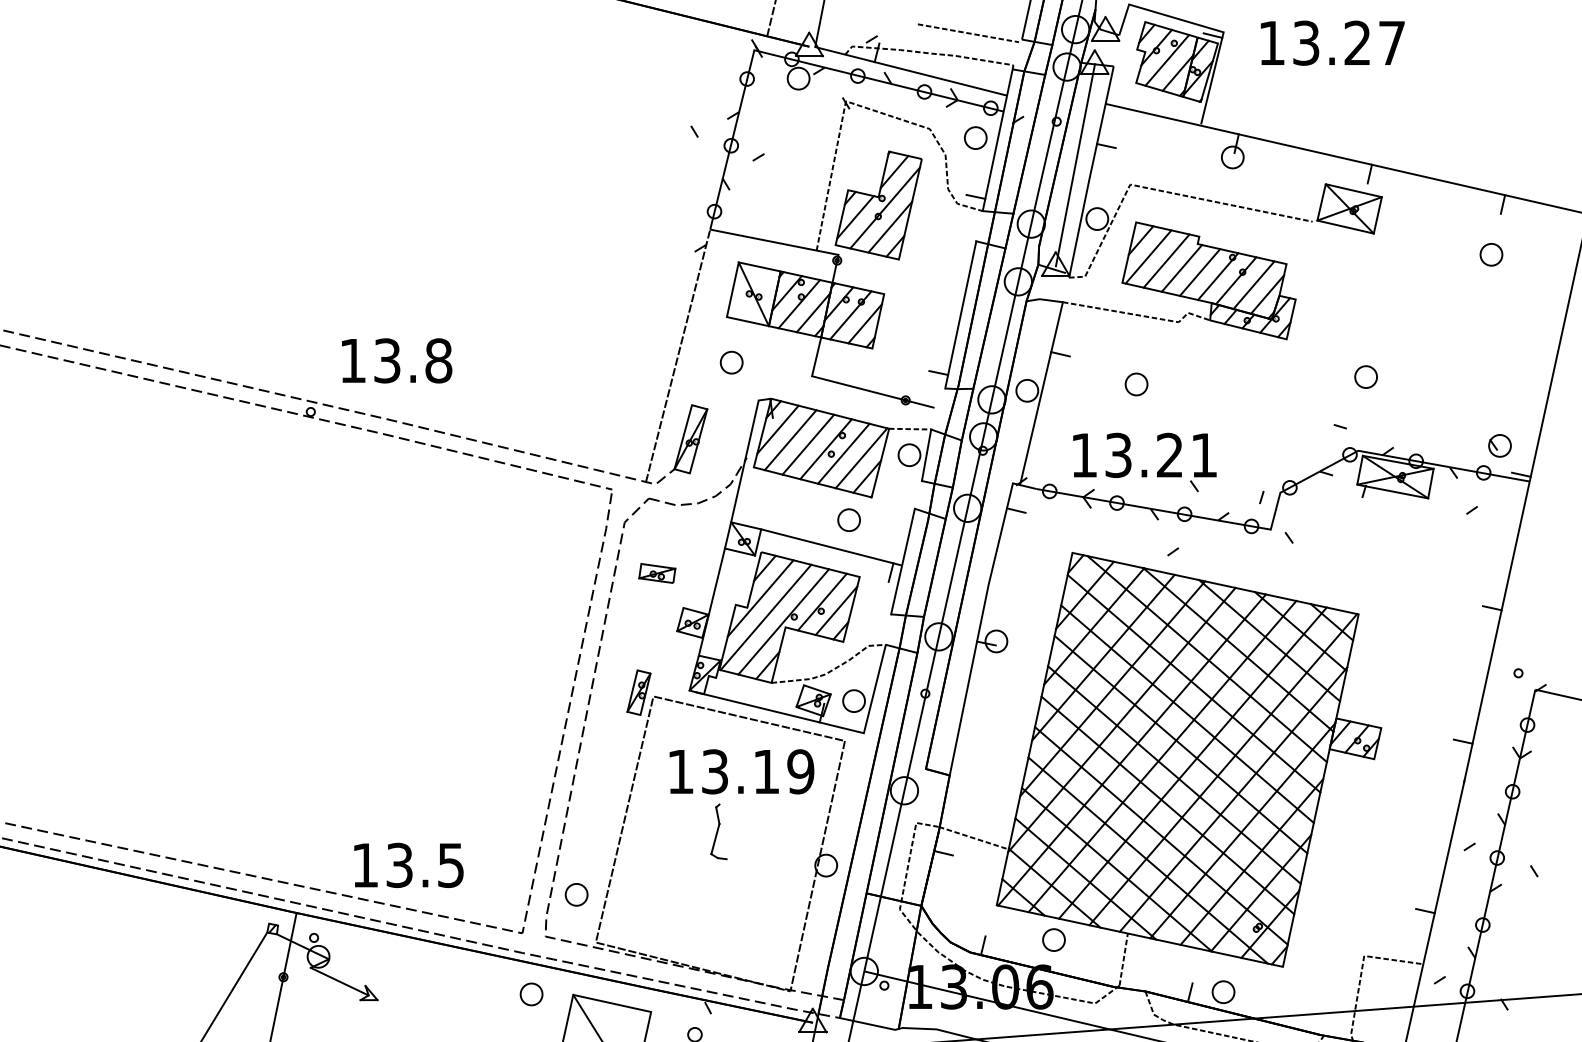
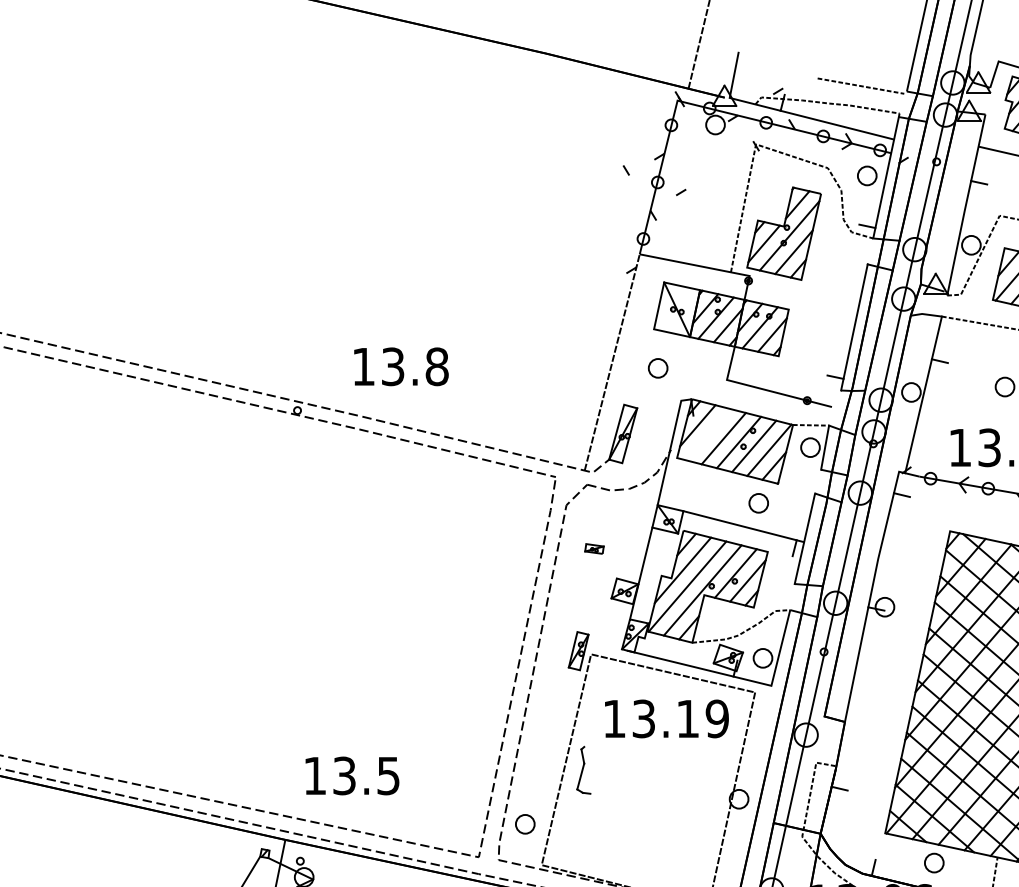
line: (1074, 165) -> (951, 199), removed
text: (397, 360) -> (401, 366), moved
line: (790, 440) -> (708, 435), removed
part: (657, 573) -> (594, 548), size x0.6
part: (718, 831) -> (583, 770), moved
line: (973, 837) -> (865, 775), removed
text: (408, 864) -> (352, 775), moved

